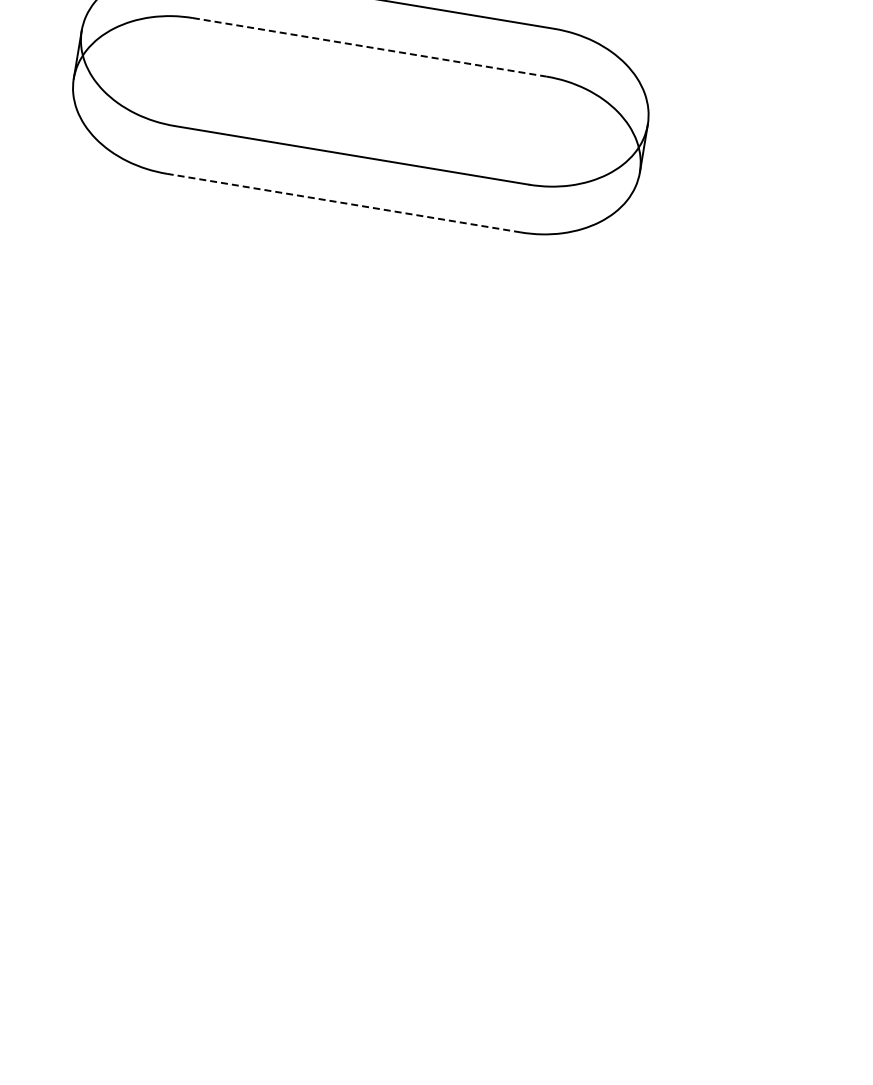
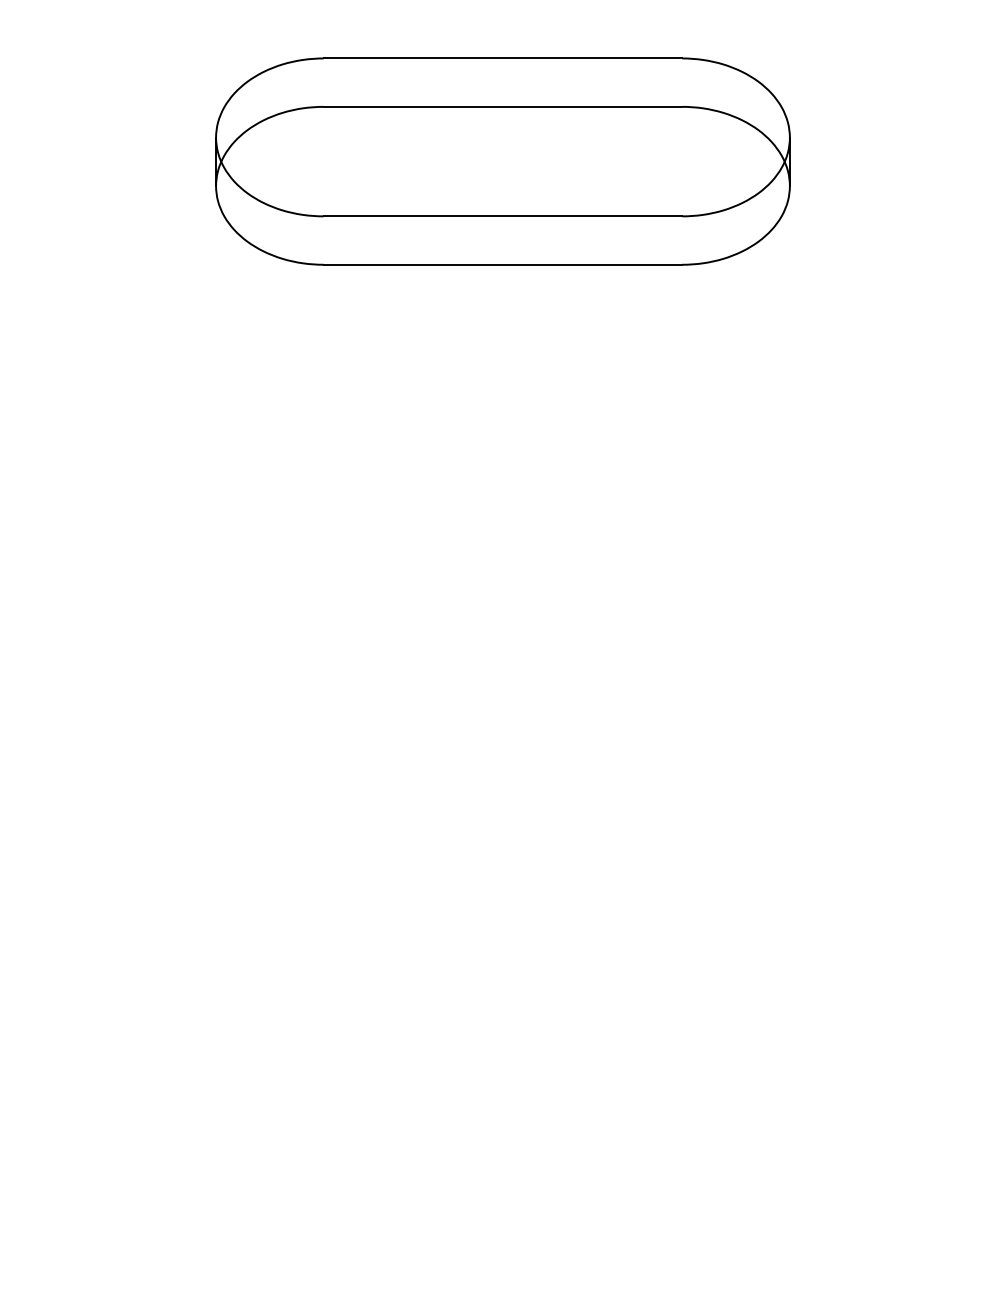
line: (370, 47) -> (503, 106), dashed -> solid
line: (343, 202) -> (502, 264), dashed -> solid

